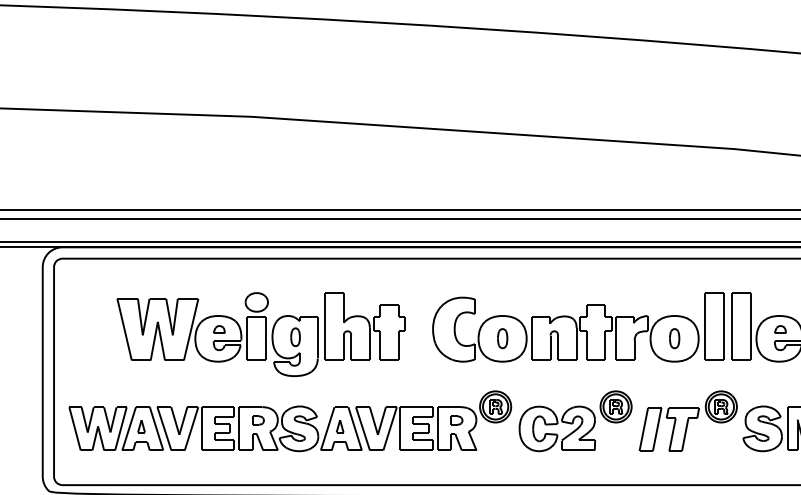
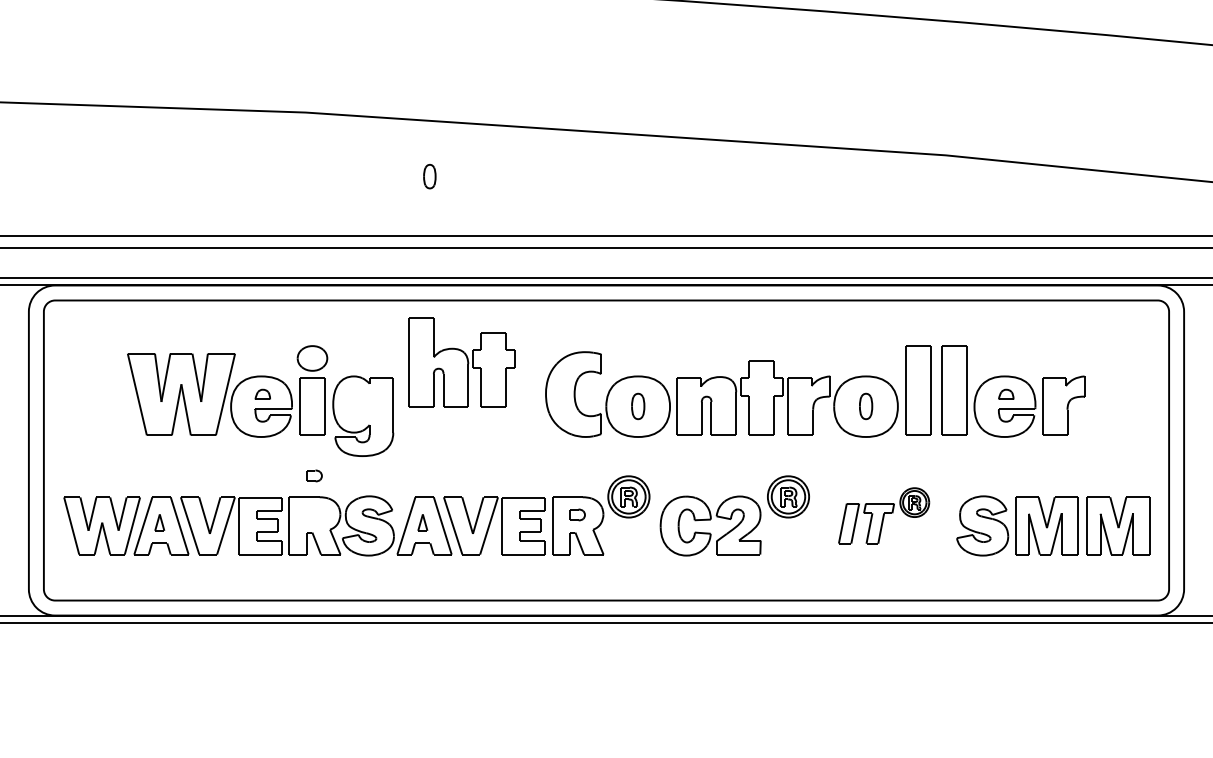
part: (364, 326) -> (461, 362), moved
part: (295, 337) -> (429, 176), moved
part: (258, 420) -> (314, 475), moved
part: (687, 420) -> (883, 515), size x0.7

